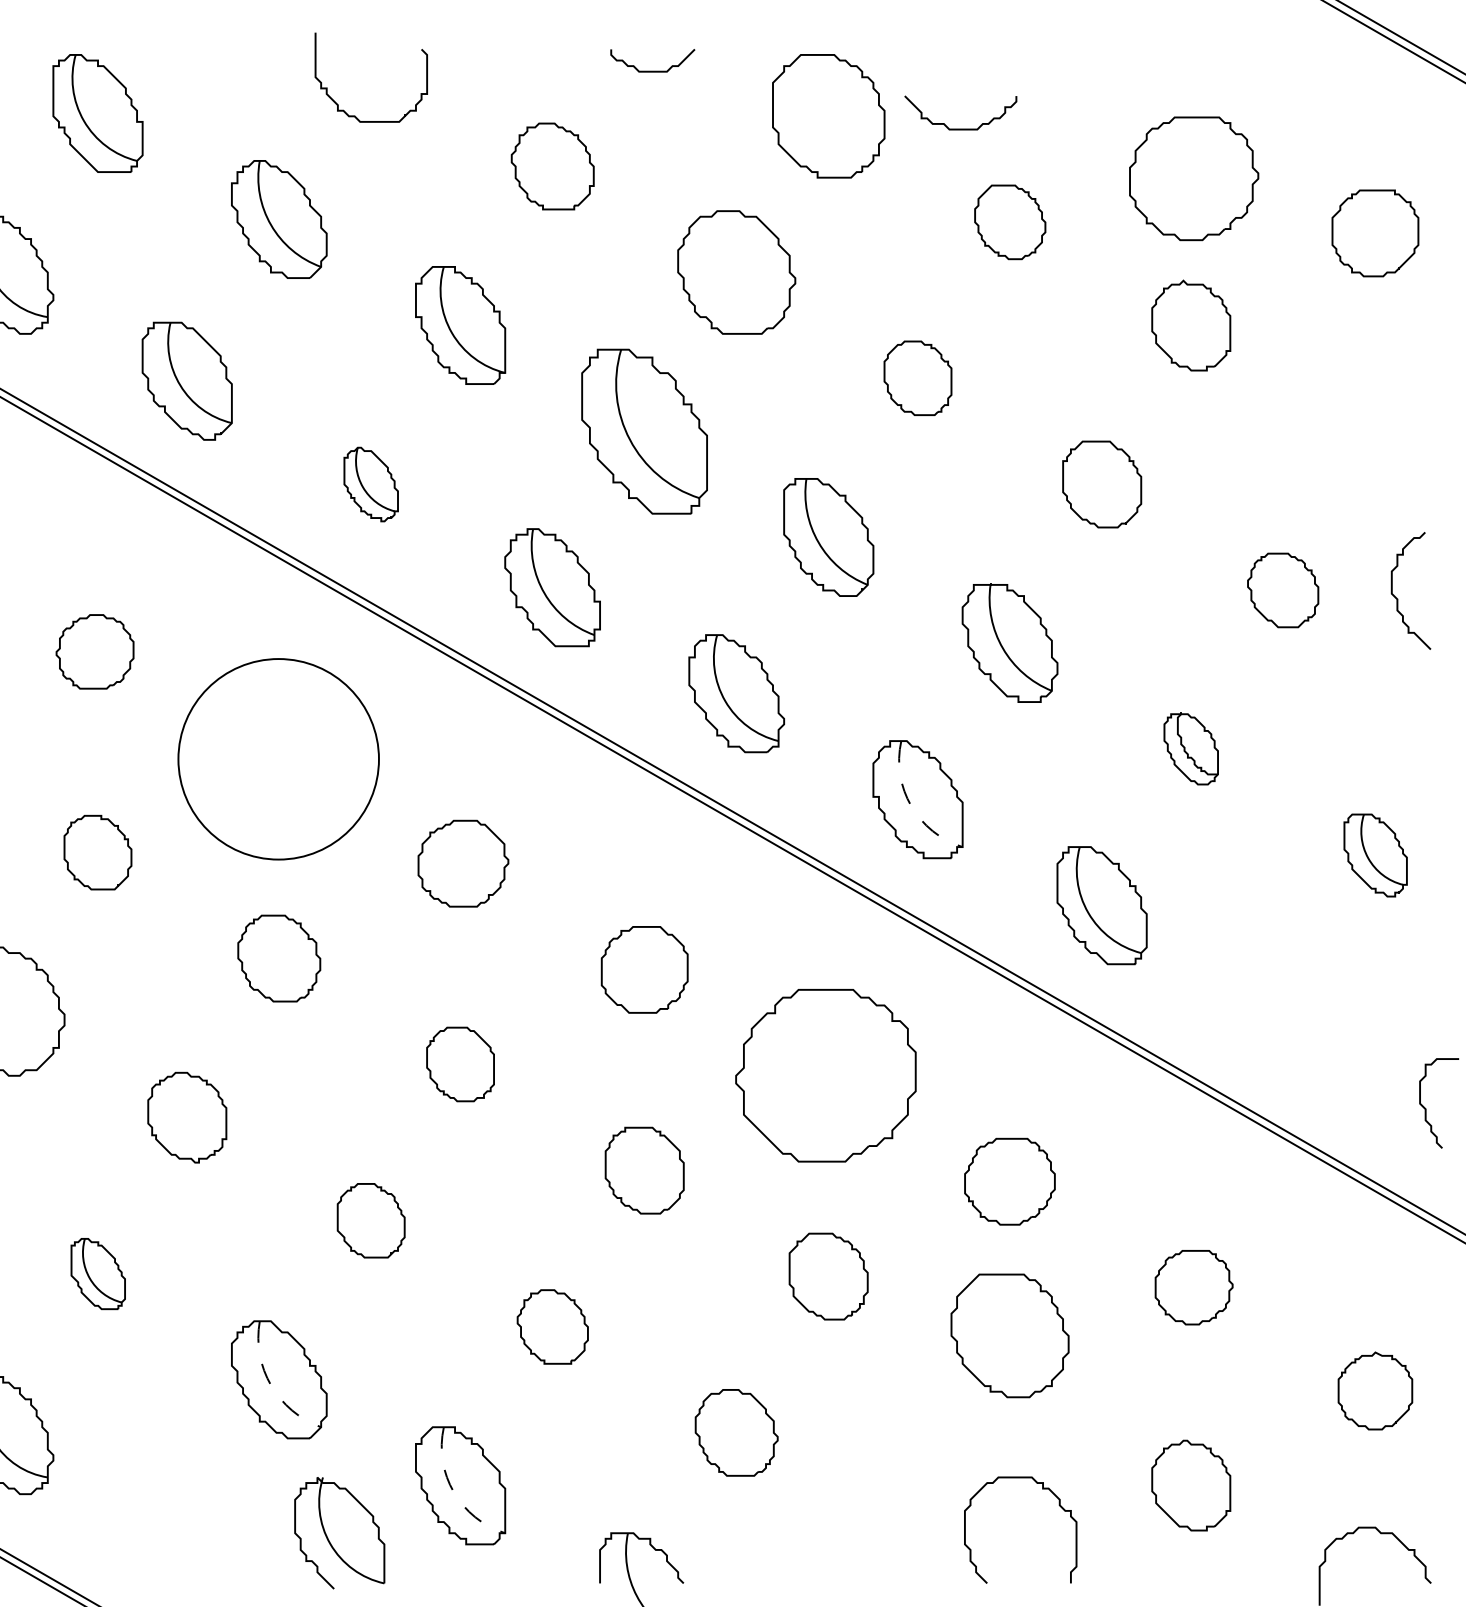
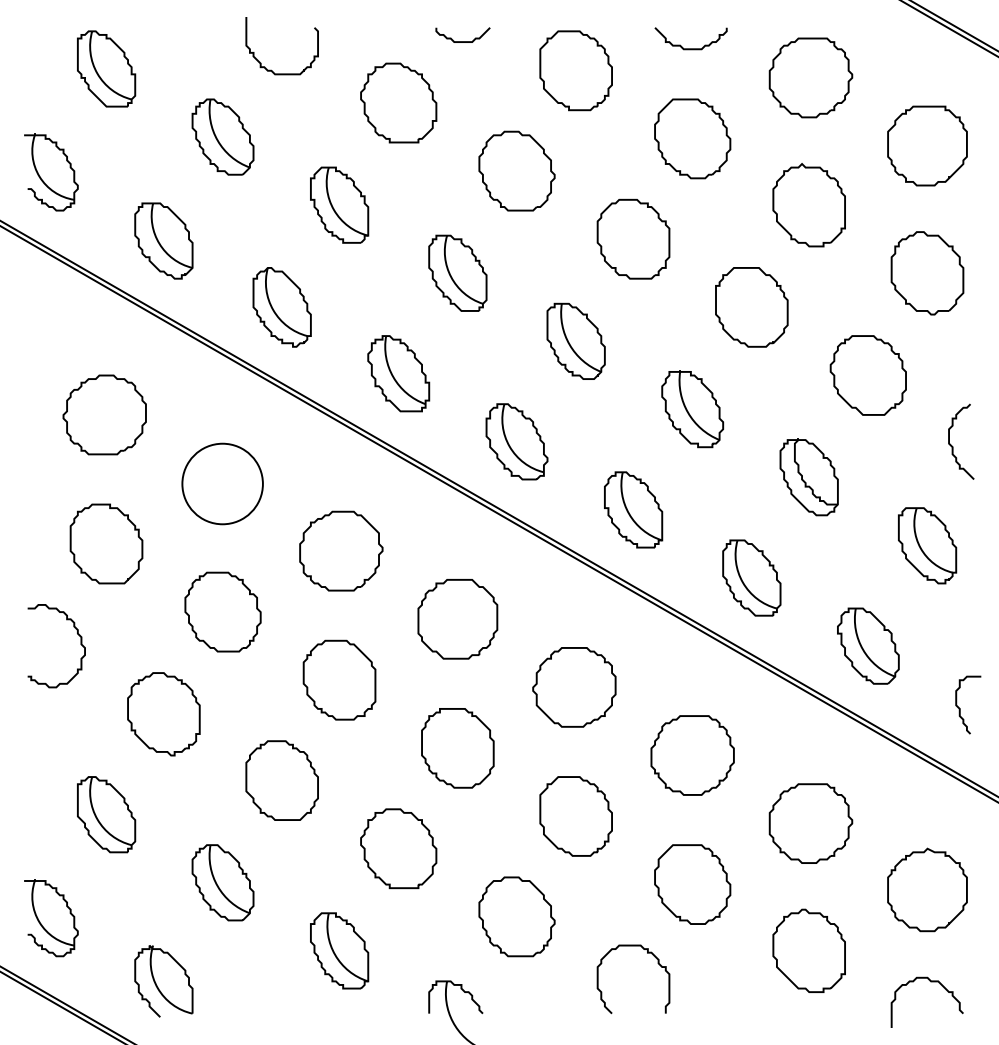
curve: (959, 128) -> (690, 48), moved
part: (552, 165) -> (398, 102), size x1.43
part: (1193, 178) -> (810, 77), moved
part: (1009, 221) -> (692, 138), size x1.67
part: (1375, 232) -> (927, 145), size x1.43
part: (1190, 325) -> (808, 205), size x1.43
part: (917, 377) -> (633, 238), size x1.67
part: (644, 430) -> (457, 272), size x0.71
part: (1375, 431) -> (927, 273), added
part: (370, 484) -> (281, 307), size x1.67
part: (1101, 484) -> (751, 307), size x1.43
part: (1282, 590) -> (867, 375), size x1.67
curve: (1398, 598) -> (953, 446), moved
part: (94, 651) -> (104, 414), size x1.67
part: (1190, 749) -> (808, 477), size x1.67
circle: (278, 758) -> (222, 483), size x0.62
arc: (911, 806) -> (629, 514), dashed -> solid
part: (97, 851) -> (106, 543), size x1.67
part: (1375, 854) -> (927, 545), size x1.43
part: (463, 862) -> (341, 550), size x1.43
part: (278, 957) -> (222, 611), size x1.43
part: (644, 970) -> (457, 619), size x1.43
part: (1283, 1010) -> (868, 645), added
part: (460, 1063) -> (339, 679), size x1.67
part: (826, 1075) -> (574, 687), size x0.71
part: (186, 1117) -> (163, 714), size x1.43
part: (644, 1170) -> (457, 748), size x1.43
part: (1009, 1181) -> (692, 755), size x1.43
part: (370, 1220) -> (281, 780), size x1.67
part: (97, 1273) -> (106, 814), size x1.67
part: (827, 1276) -> (575, 816), size x1.43
part: (1193, 1287) -> (810, 823), size x1.67
part: (552, 1326) -> (398, 848), size x1.67
part: (1009, 1335) -> (692, 884), moved
arc: (270, 1385) -> (217, 886), dashed -> solid
part: (1375, 1390) -> (927, 889), size x1.67
part: (735, 1432) -> (516, 916), size x1.43
part: (1190, 1485) -> (808, 950), size x1.43
arc: (454, 1492) -> (335, 955), dashed -> solid
curve: (1058, 1505) -> (657, 963), moved
part: (339, 1533) -> (163, 981), moved

